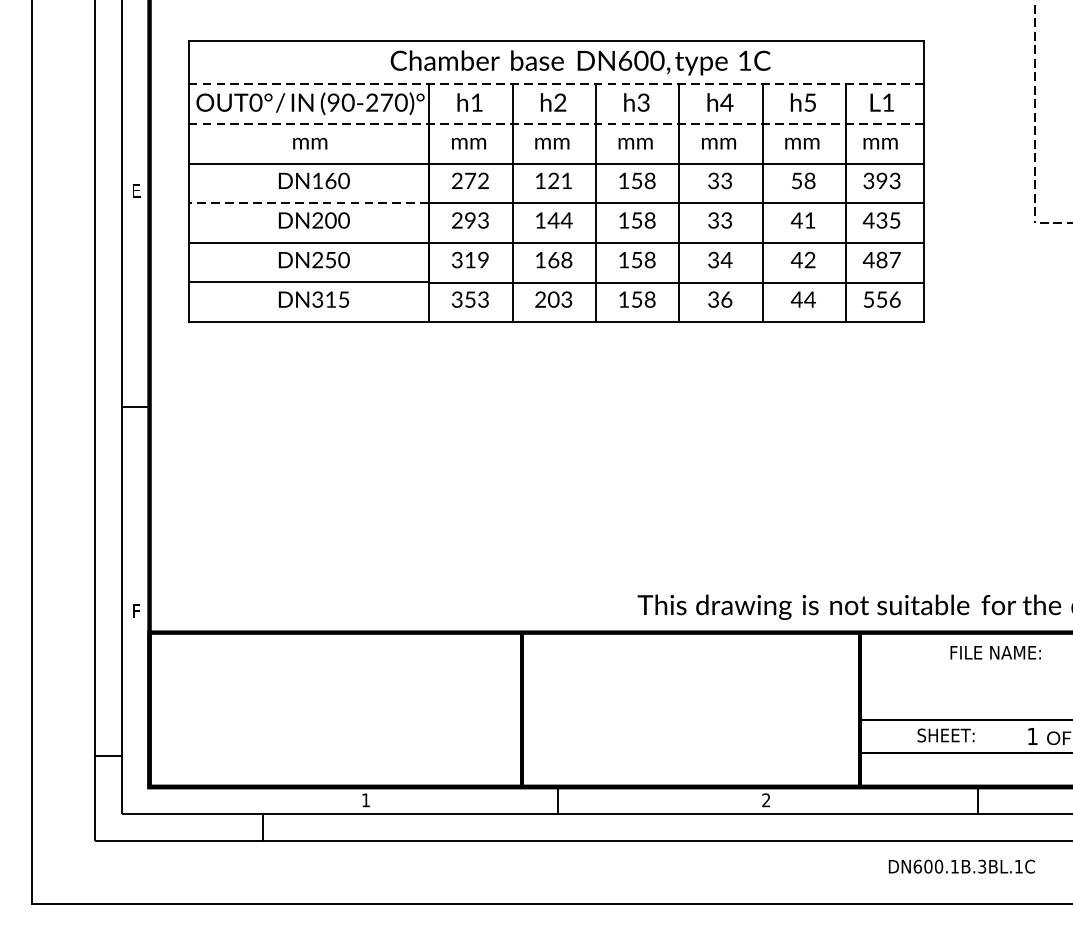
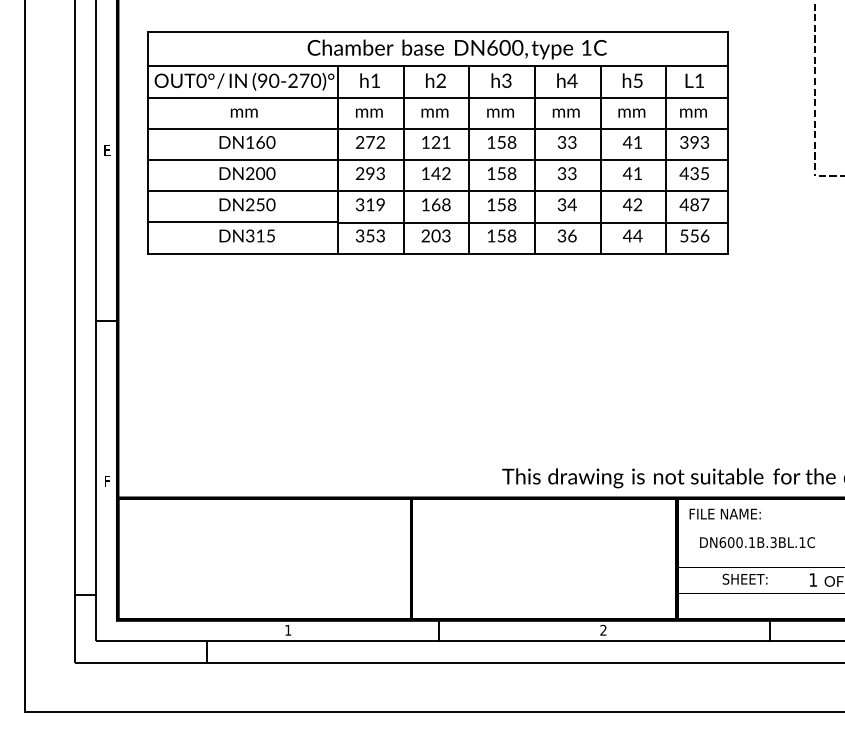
line: (556, 84) -> (438, 66), dashed -> solid
line: (556, 123) -> (438, 97), dashed -> solid
text: (803, 180) -> (632, 142), 58 -> 41
line: (309, 203) -> (243, 160), dashed -> solid
text: (565, 220) -> (445, 173), 144 -> 142
text: (994, 651) -> (724, 513), moved
text: (961, 866) -> (757, 542), moved

